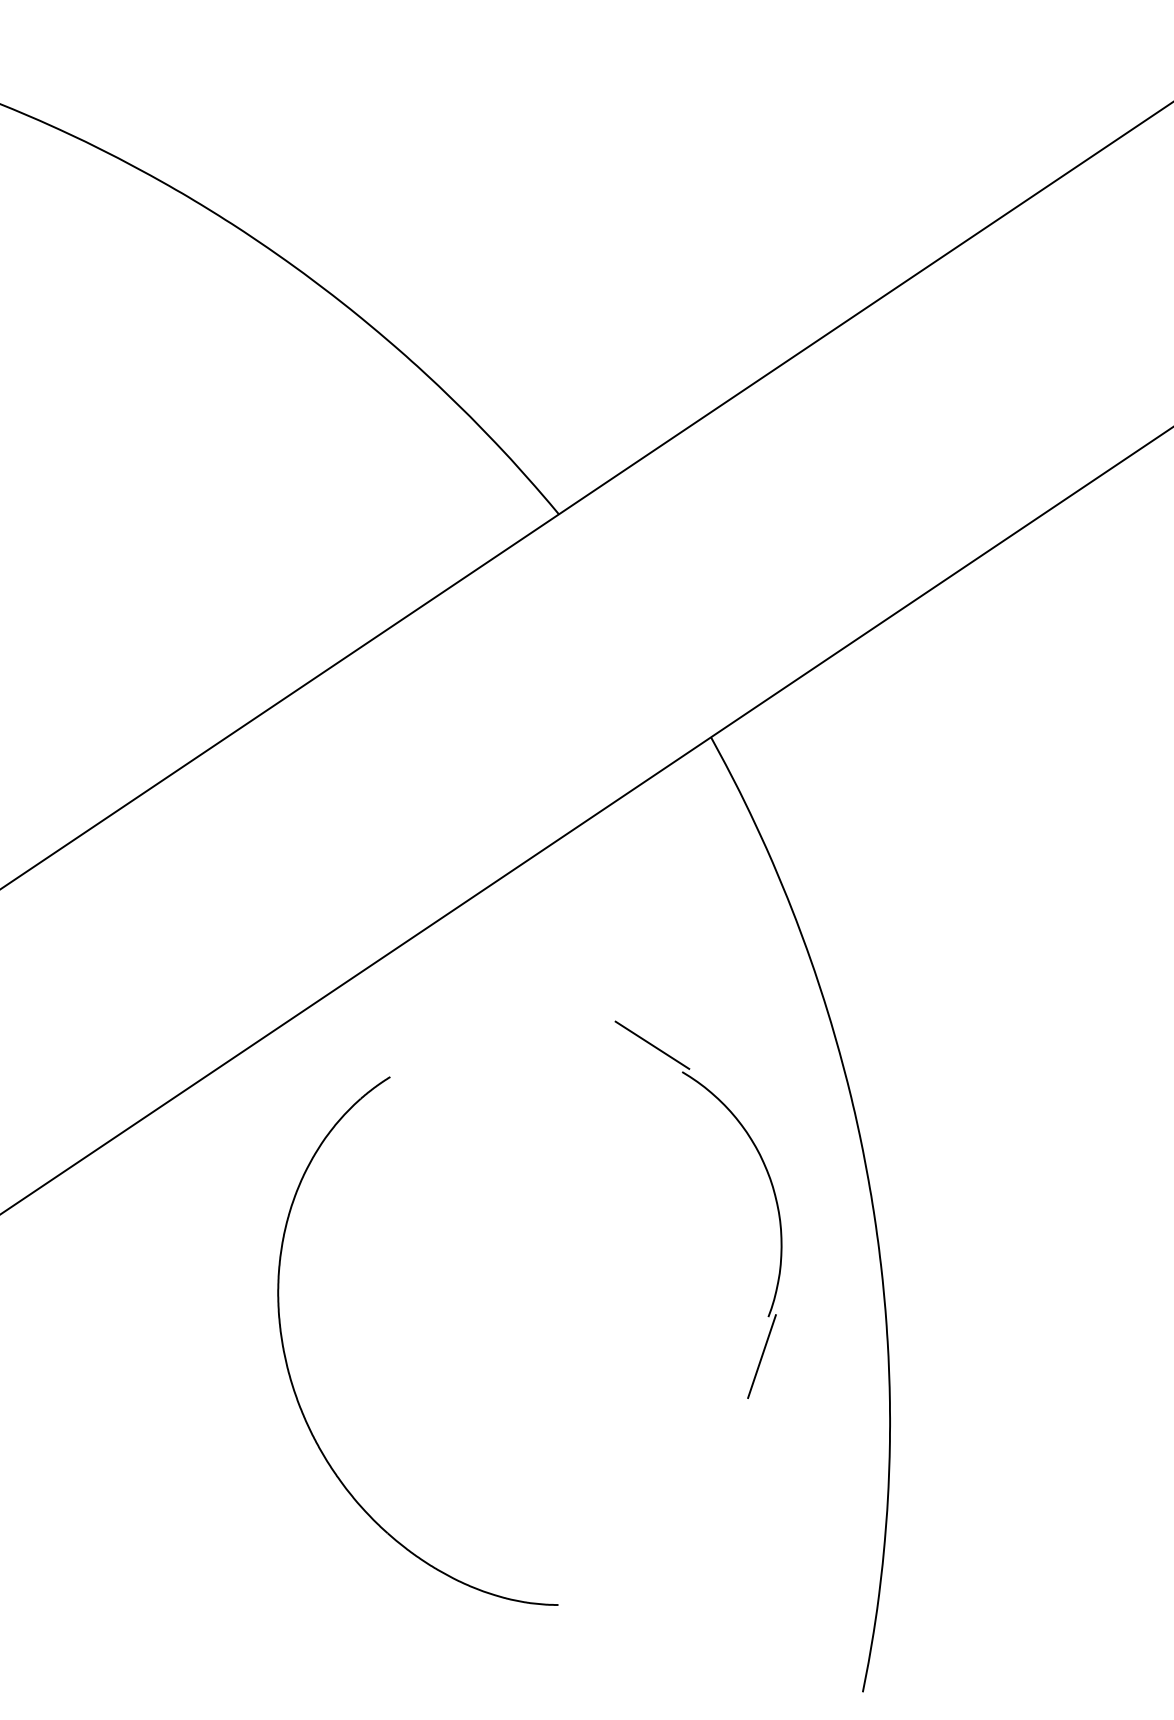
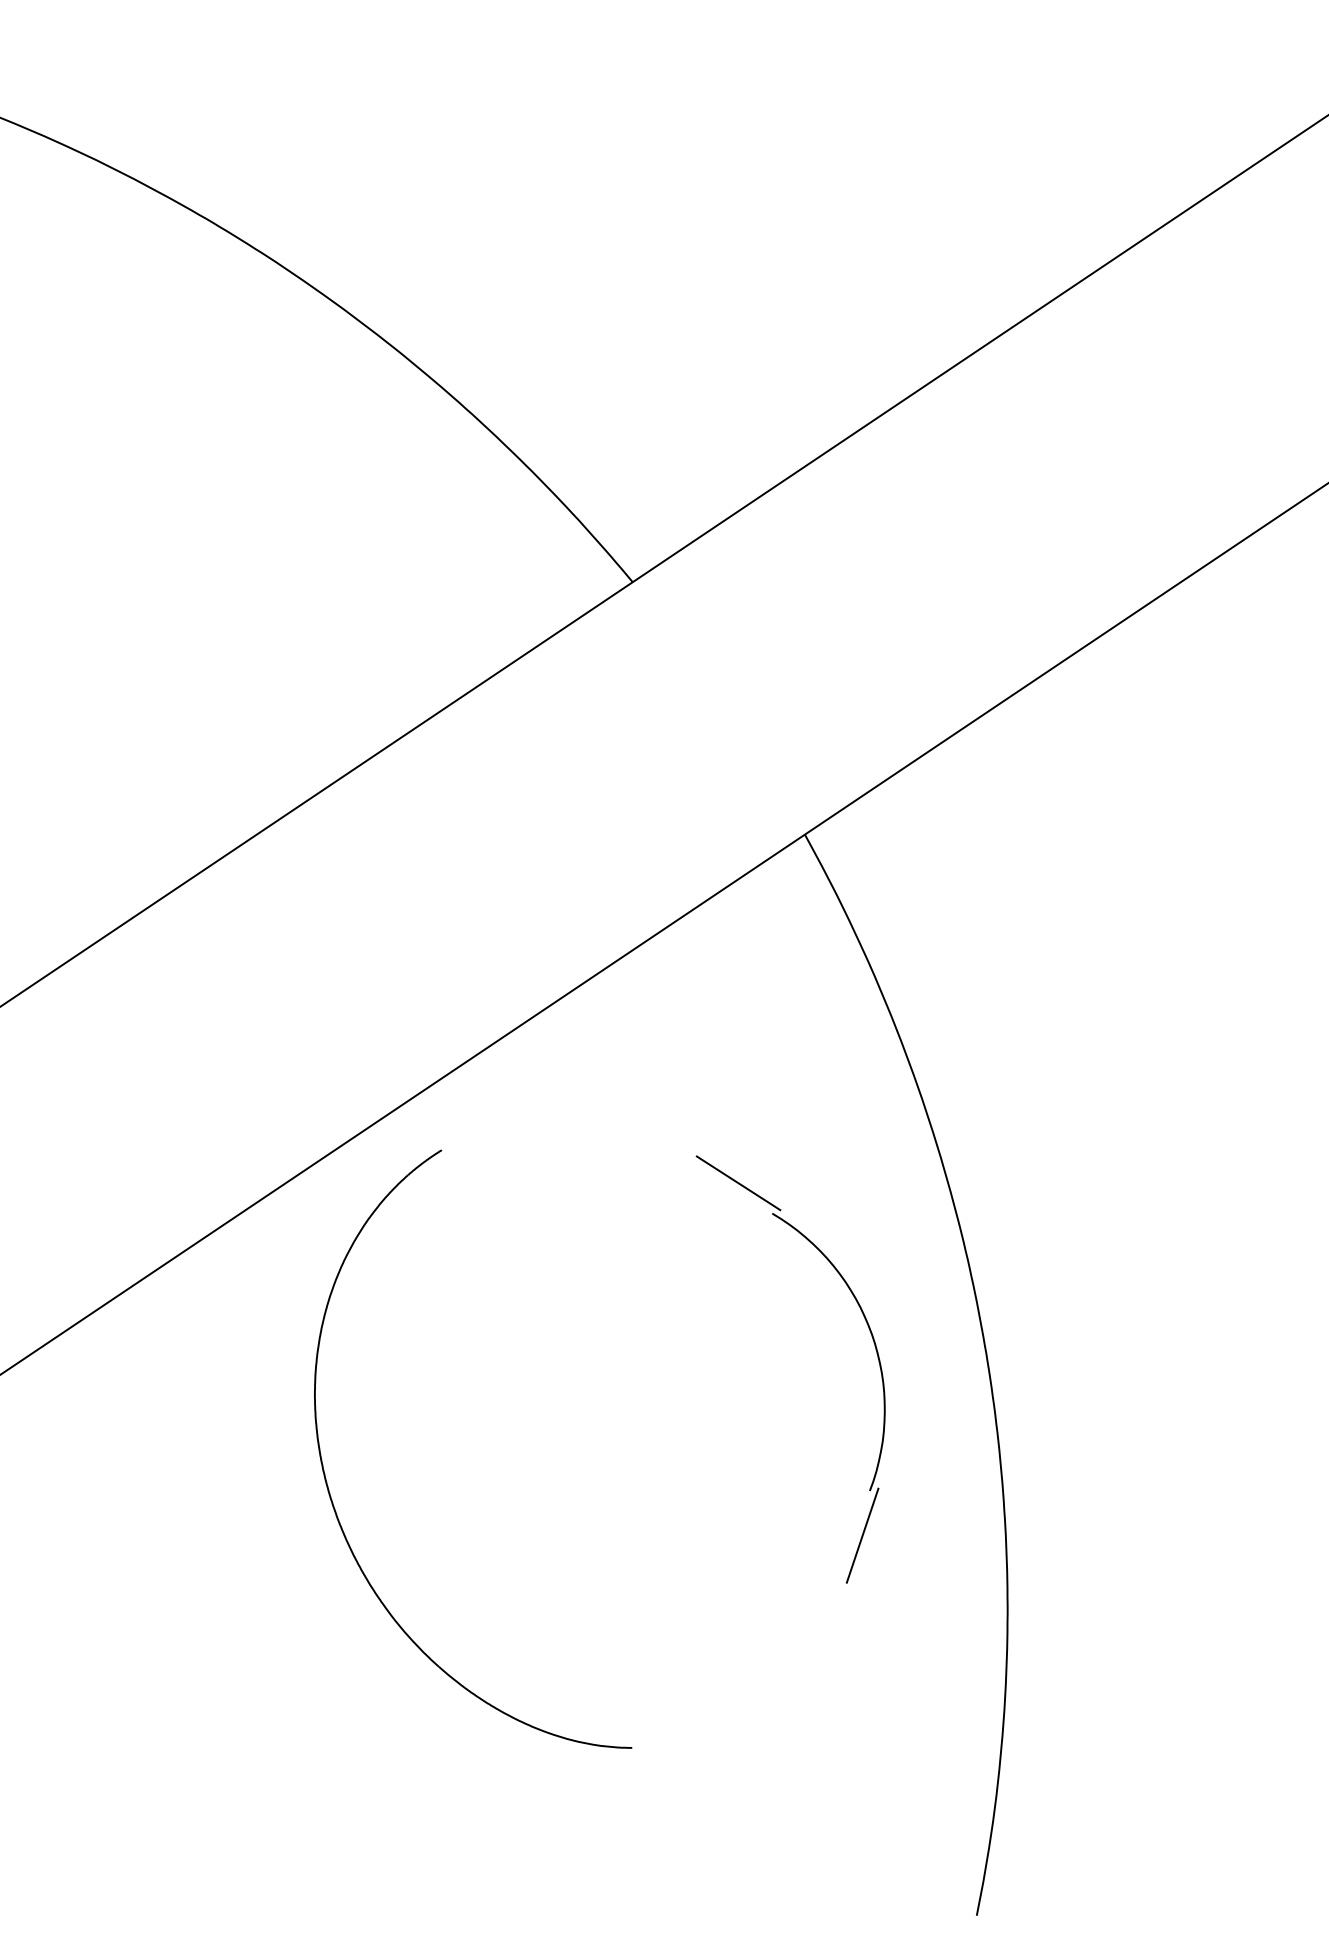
part: (291, 1376) -> (329, 1489), moved

